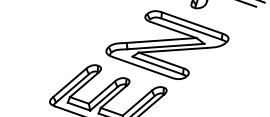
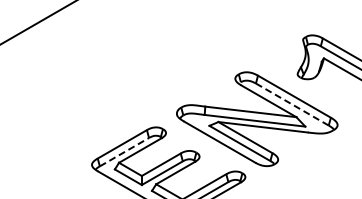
line: (191, 29) -> (292, 104), solid -> dashed
line: (72, 87) -> (124, 151), solid -> dashed

